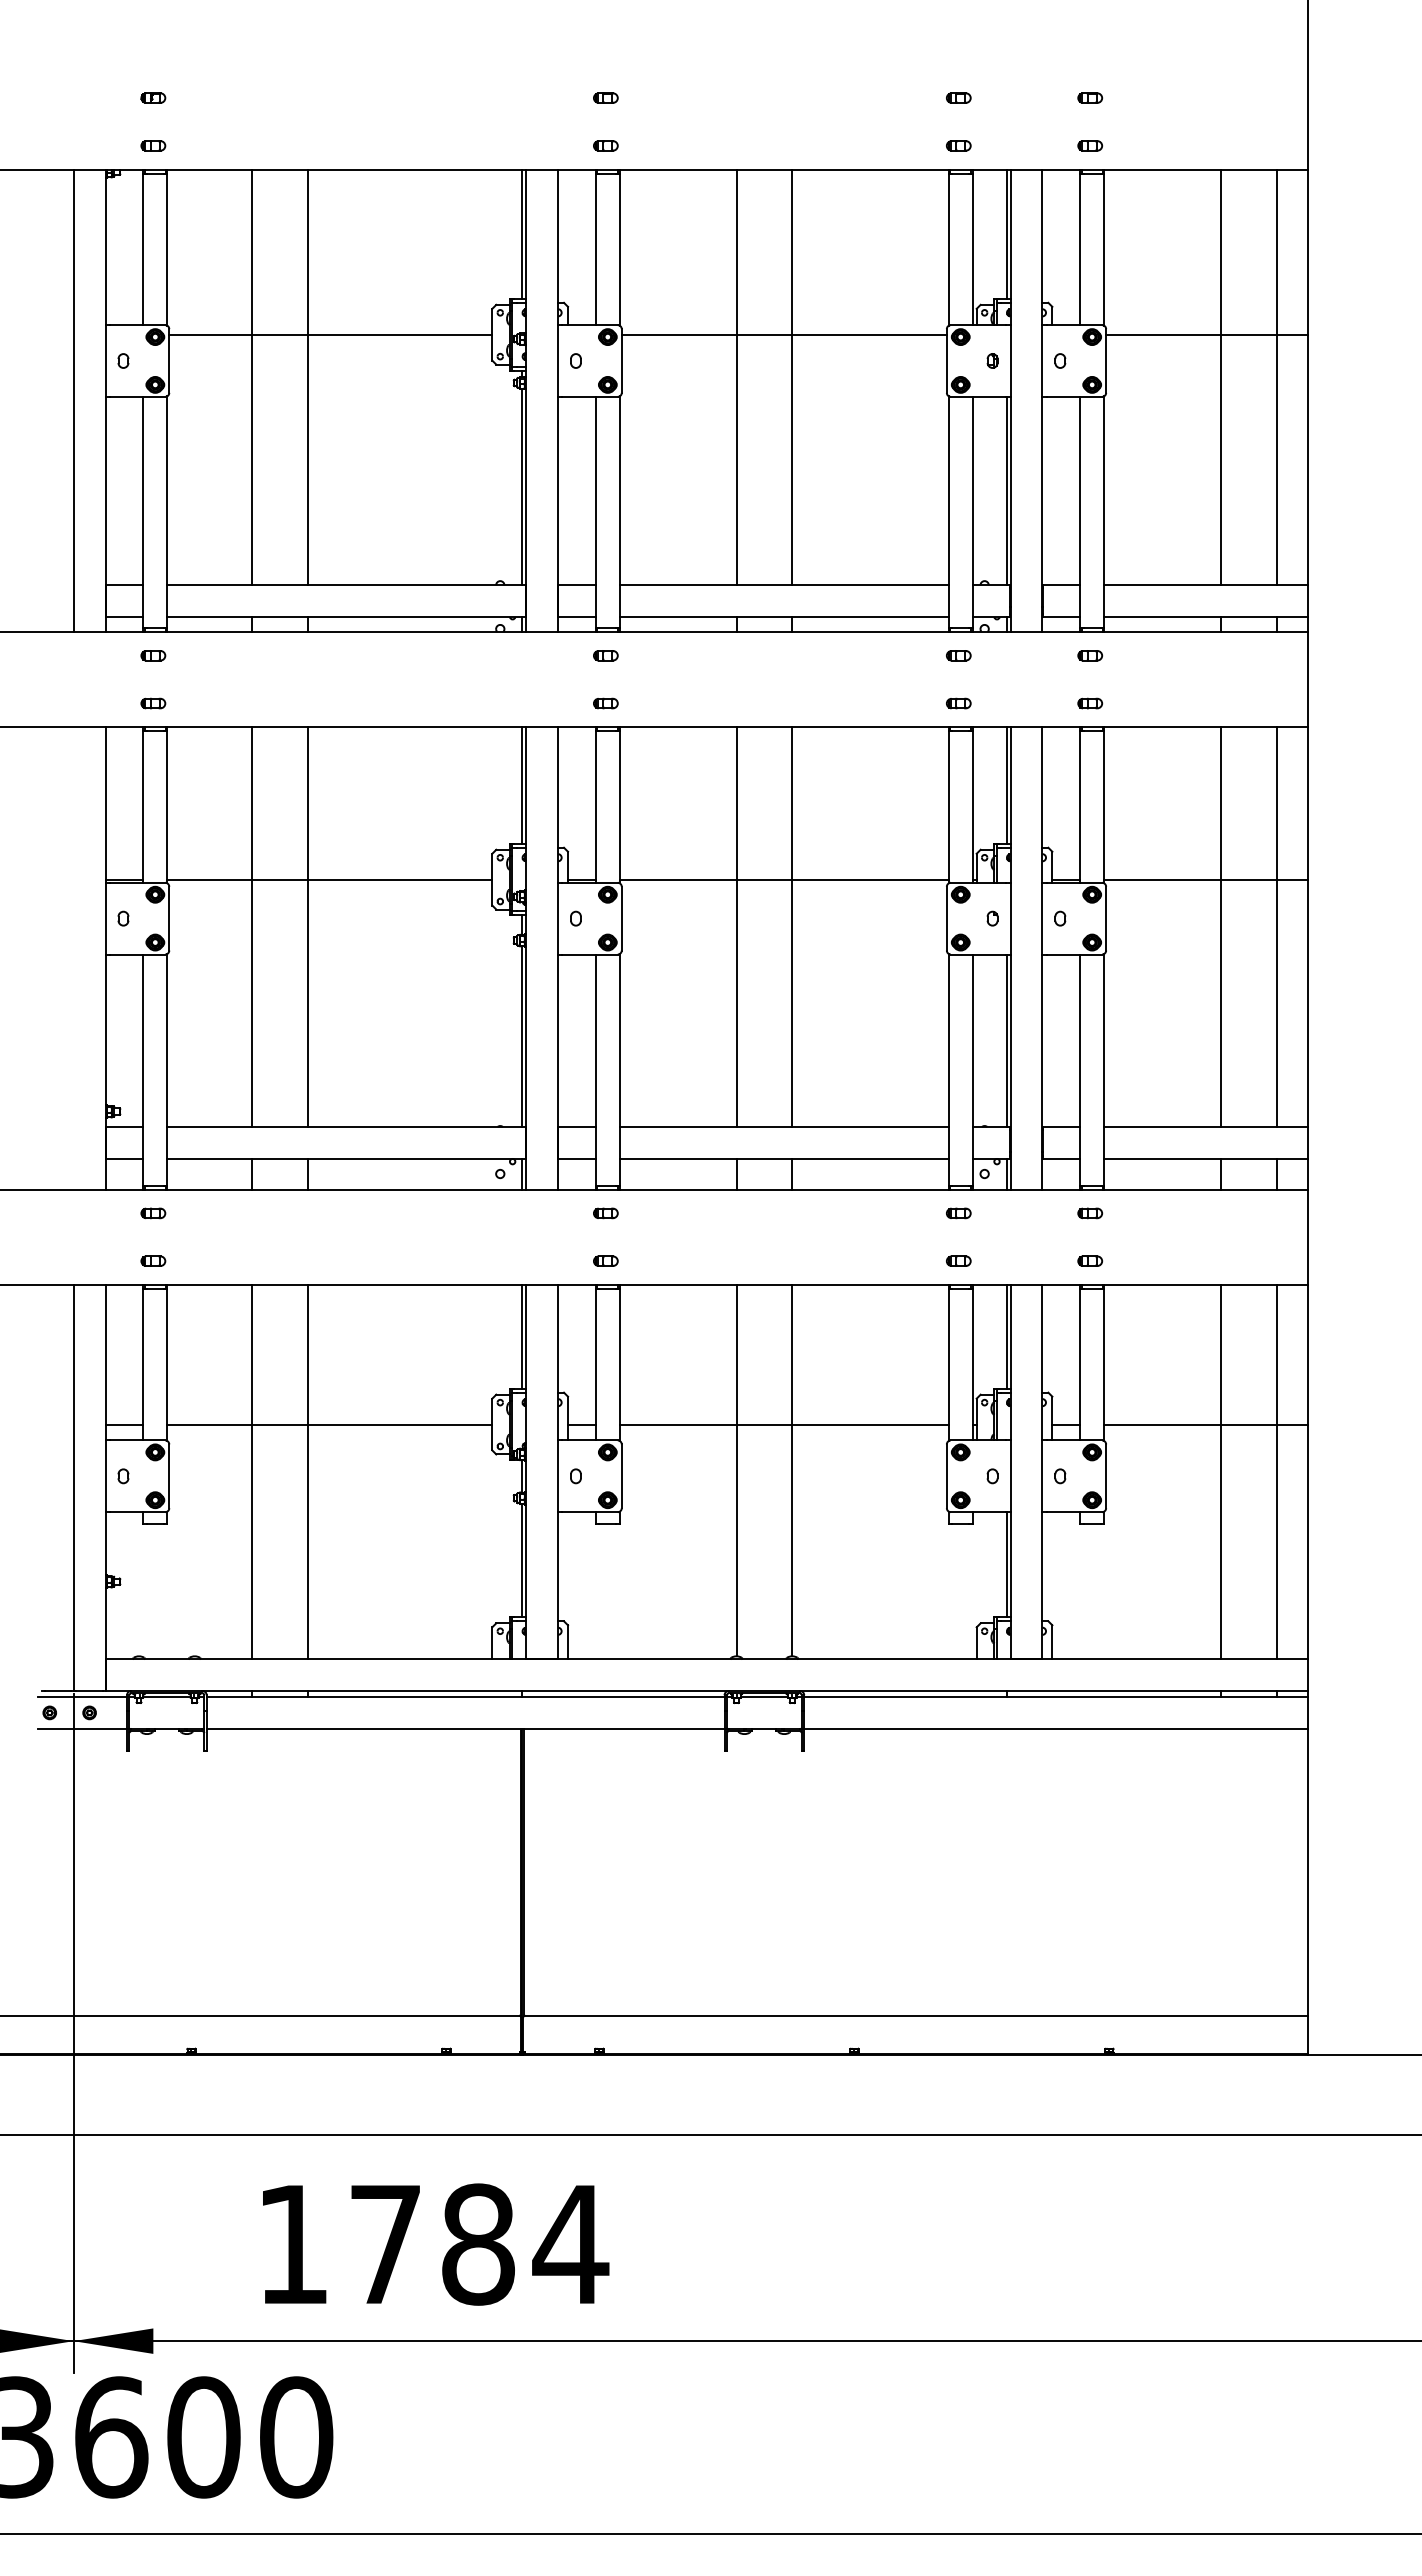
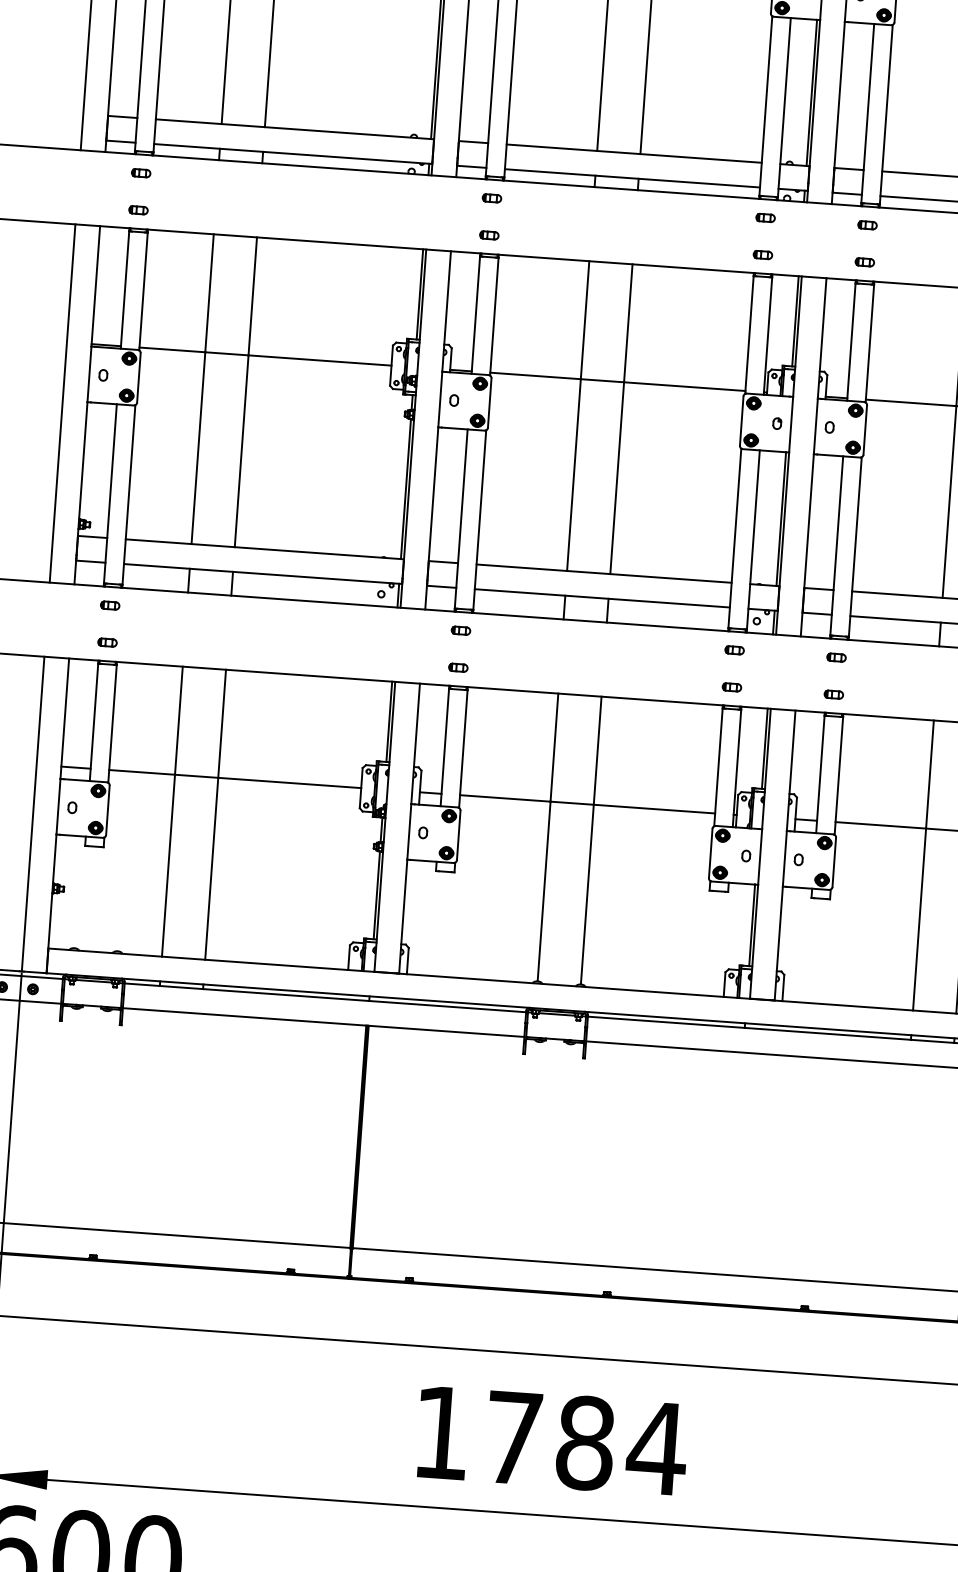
line: (73, 958) -> (62, 403), added
text: (436, 2244) -> (553, 1440), moved

